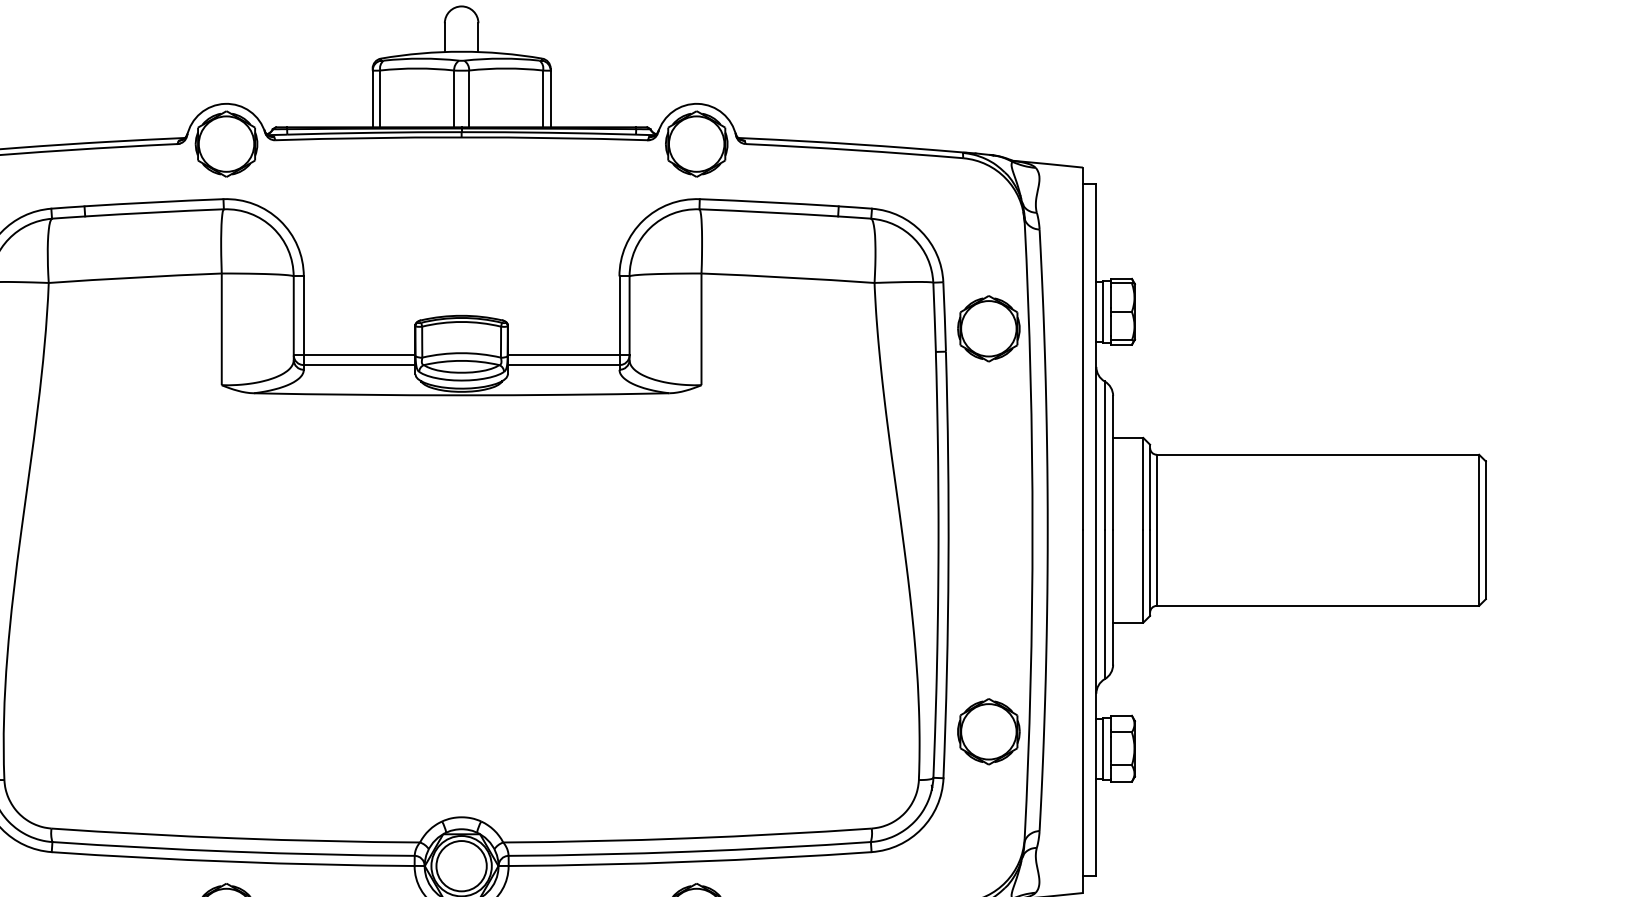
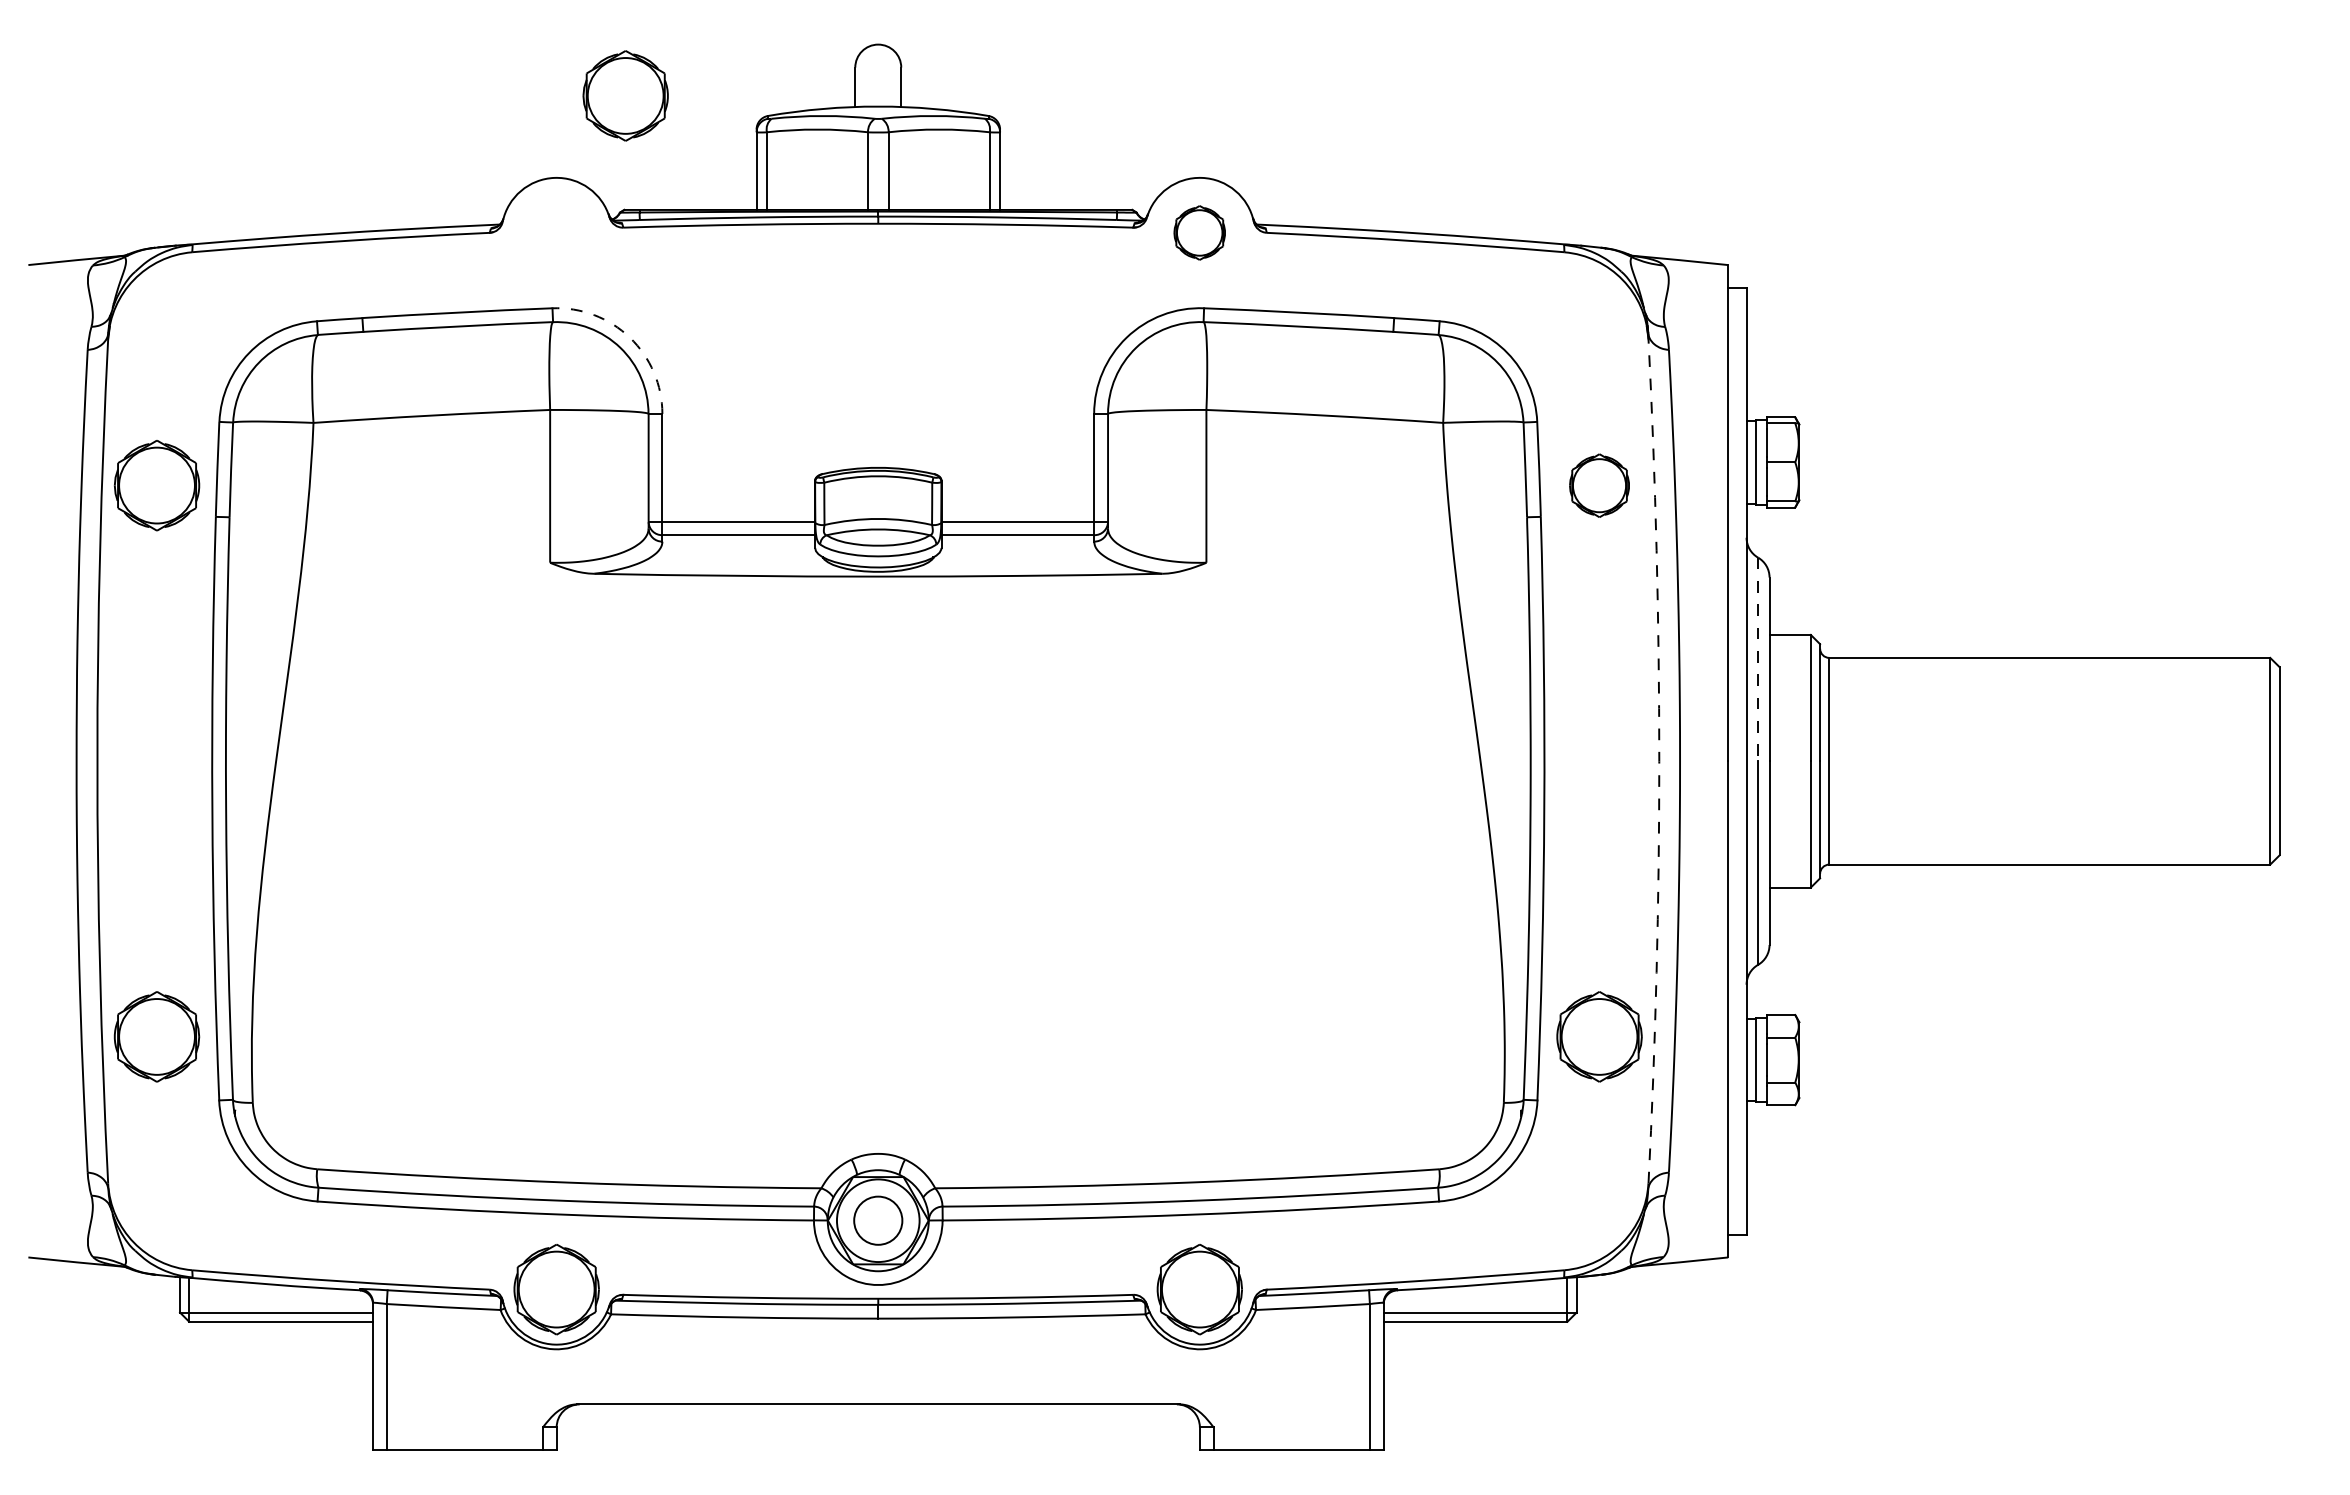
part: (226, 143) -> (625, 95), moved
part: (696, 143) -> (1199, 232), size x0.6
arc: (279, 220) -> (629, 337), solid -> dashed
part: (988, 328) -> (1599, 485), size x0.7
line: (1105, 455) -> (1758, 659), solid -> dashed
arc: (1032, 530) -> (1659, 761), solid -> dashed
circle: (461, 866) -> (877, 1220), size x0.7

